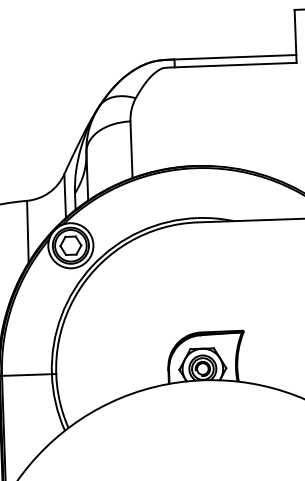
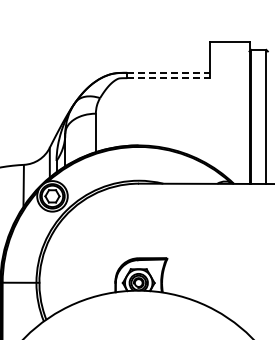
line: (236, 56) -> (169, 72), solid -> dashed
line: (237, 65) -> (169, 78), solid -> dashed

